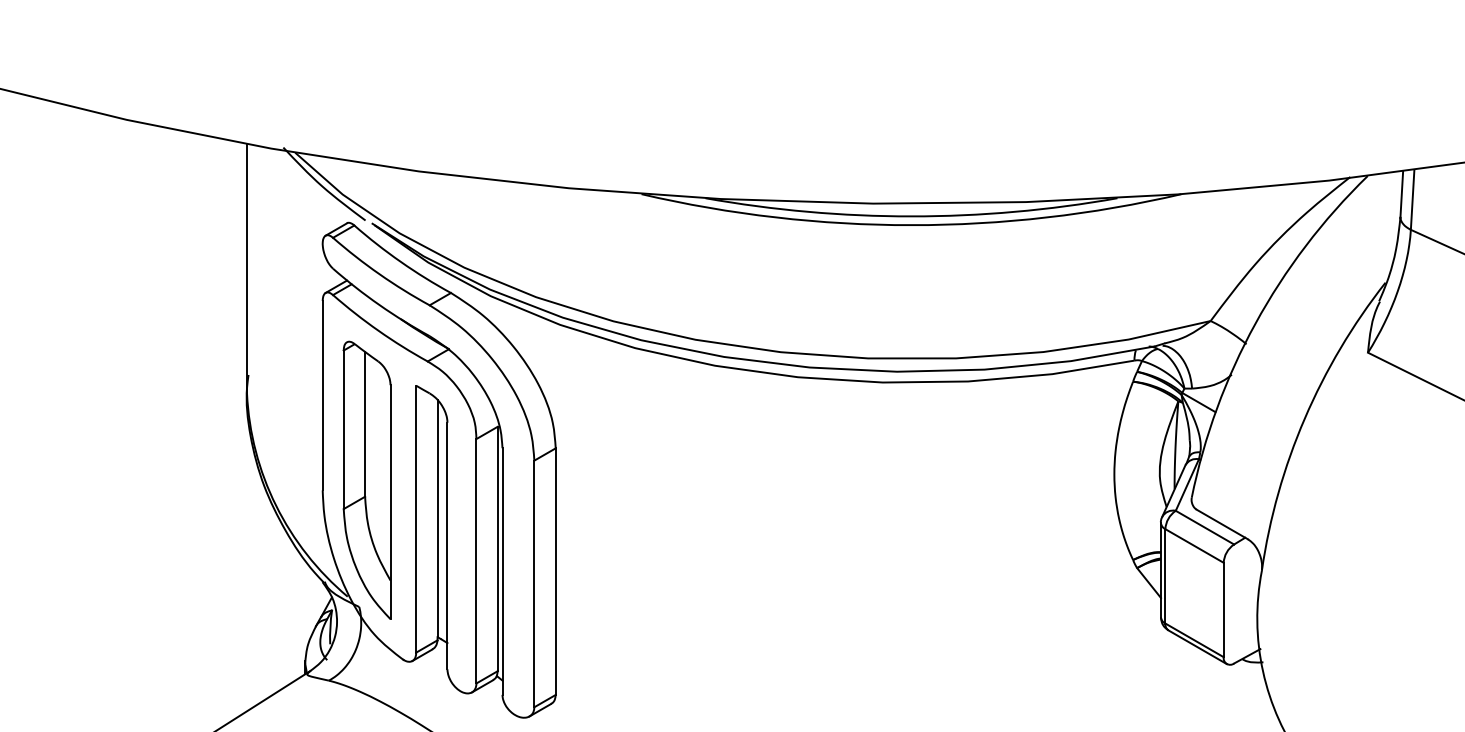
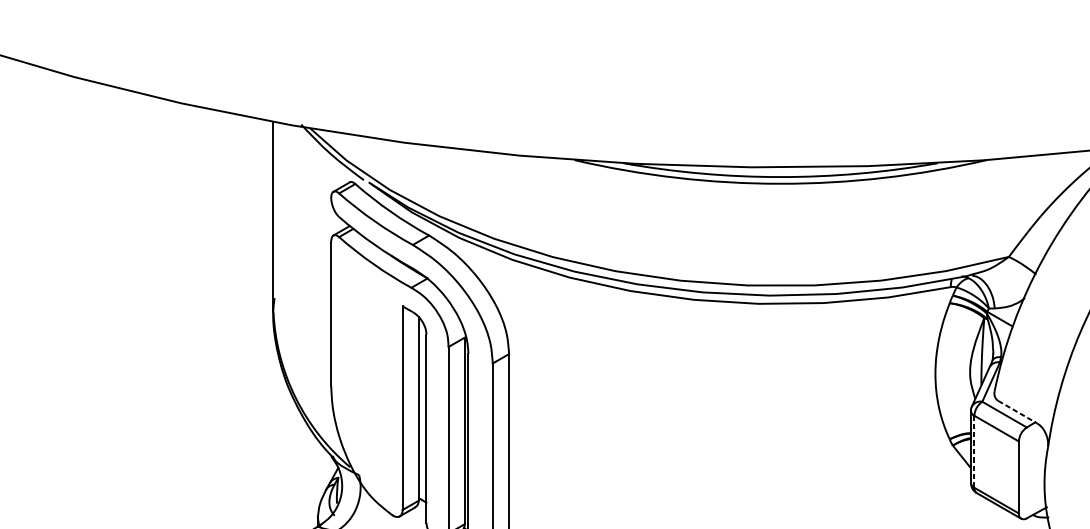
part: (366, 479) -> (364, 377), removed
line: (1222, 524) -> (1017, 412), solid -> dashed
line: (1165, 575) -> (974, 451), solid -> dashed

